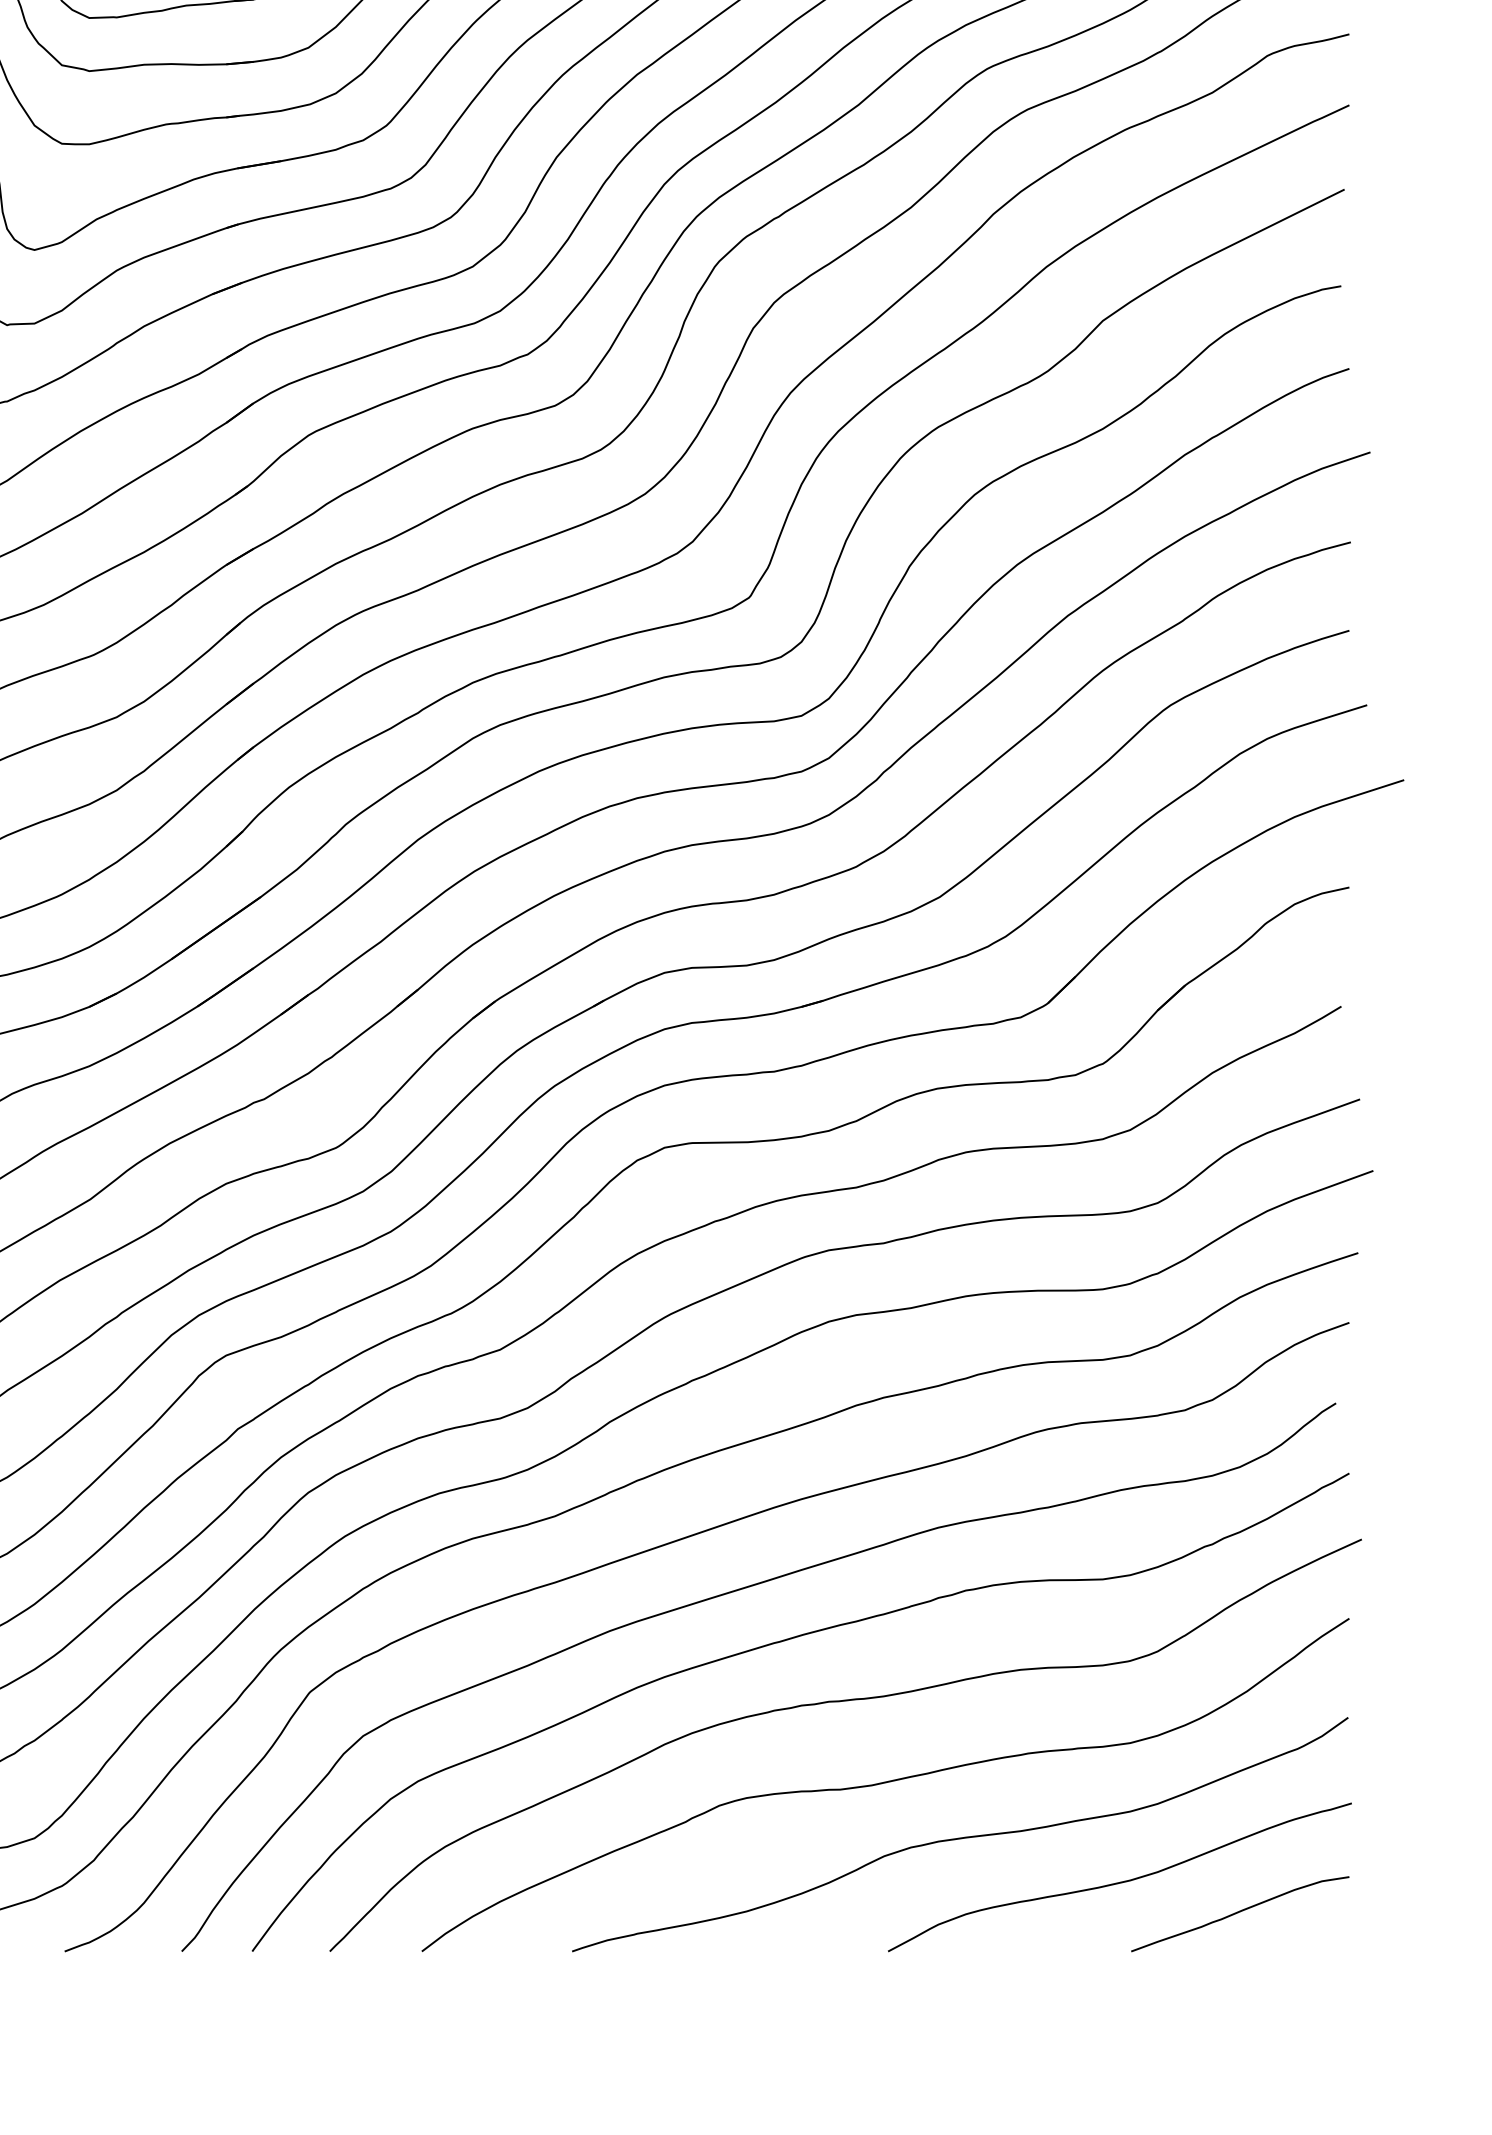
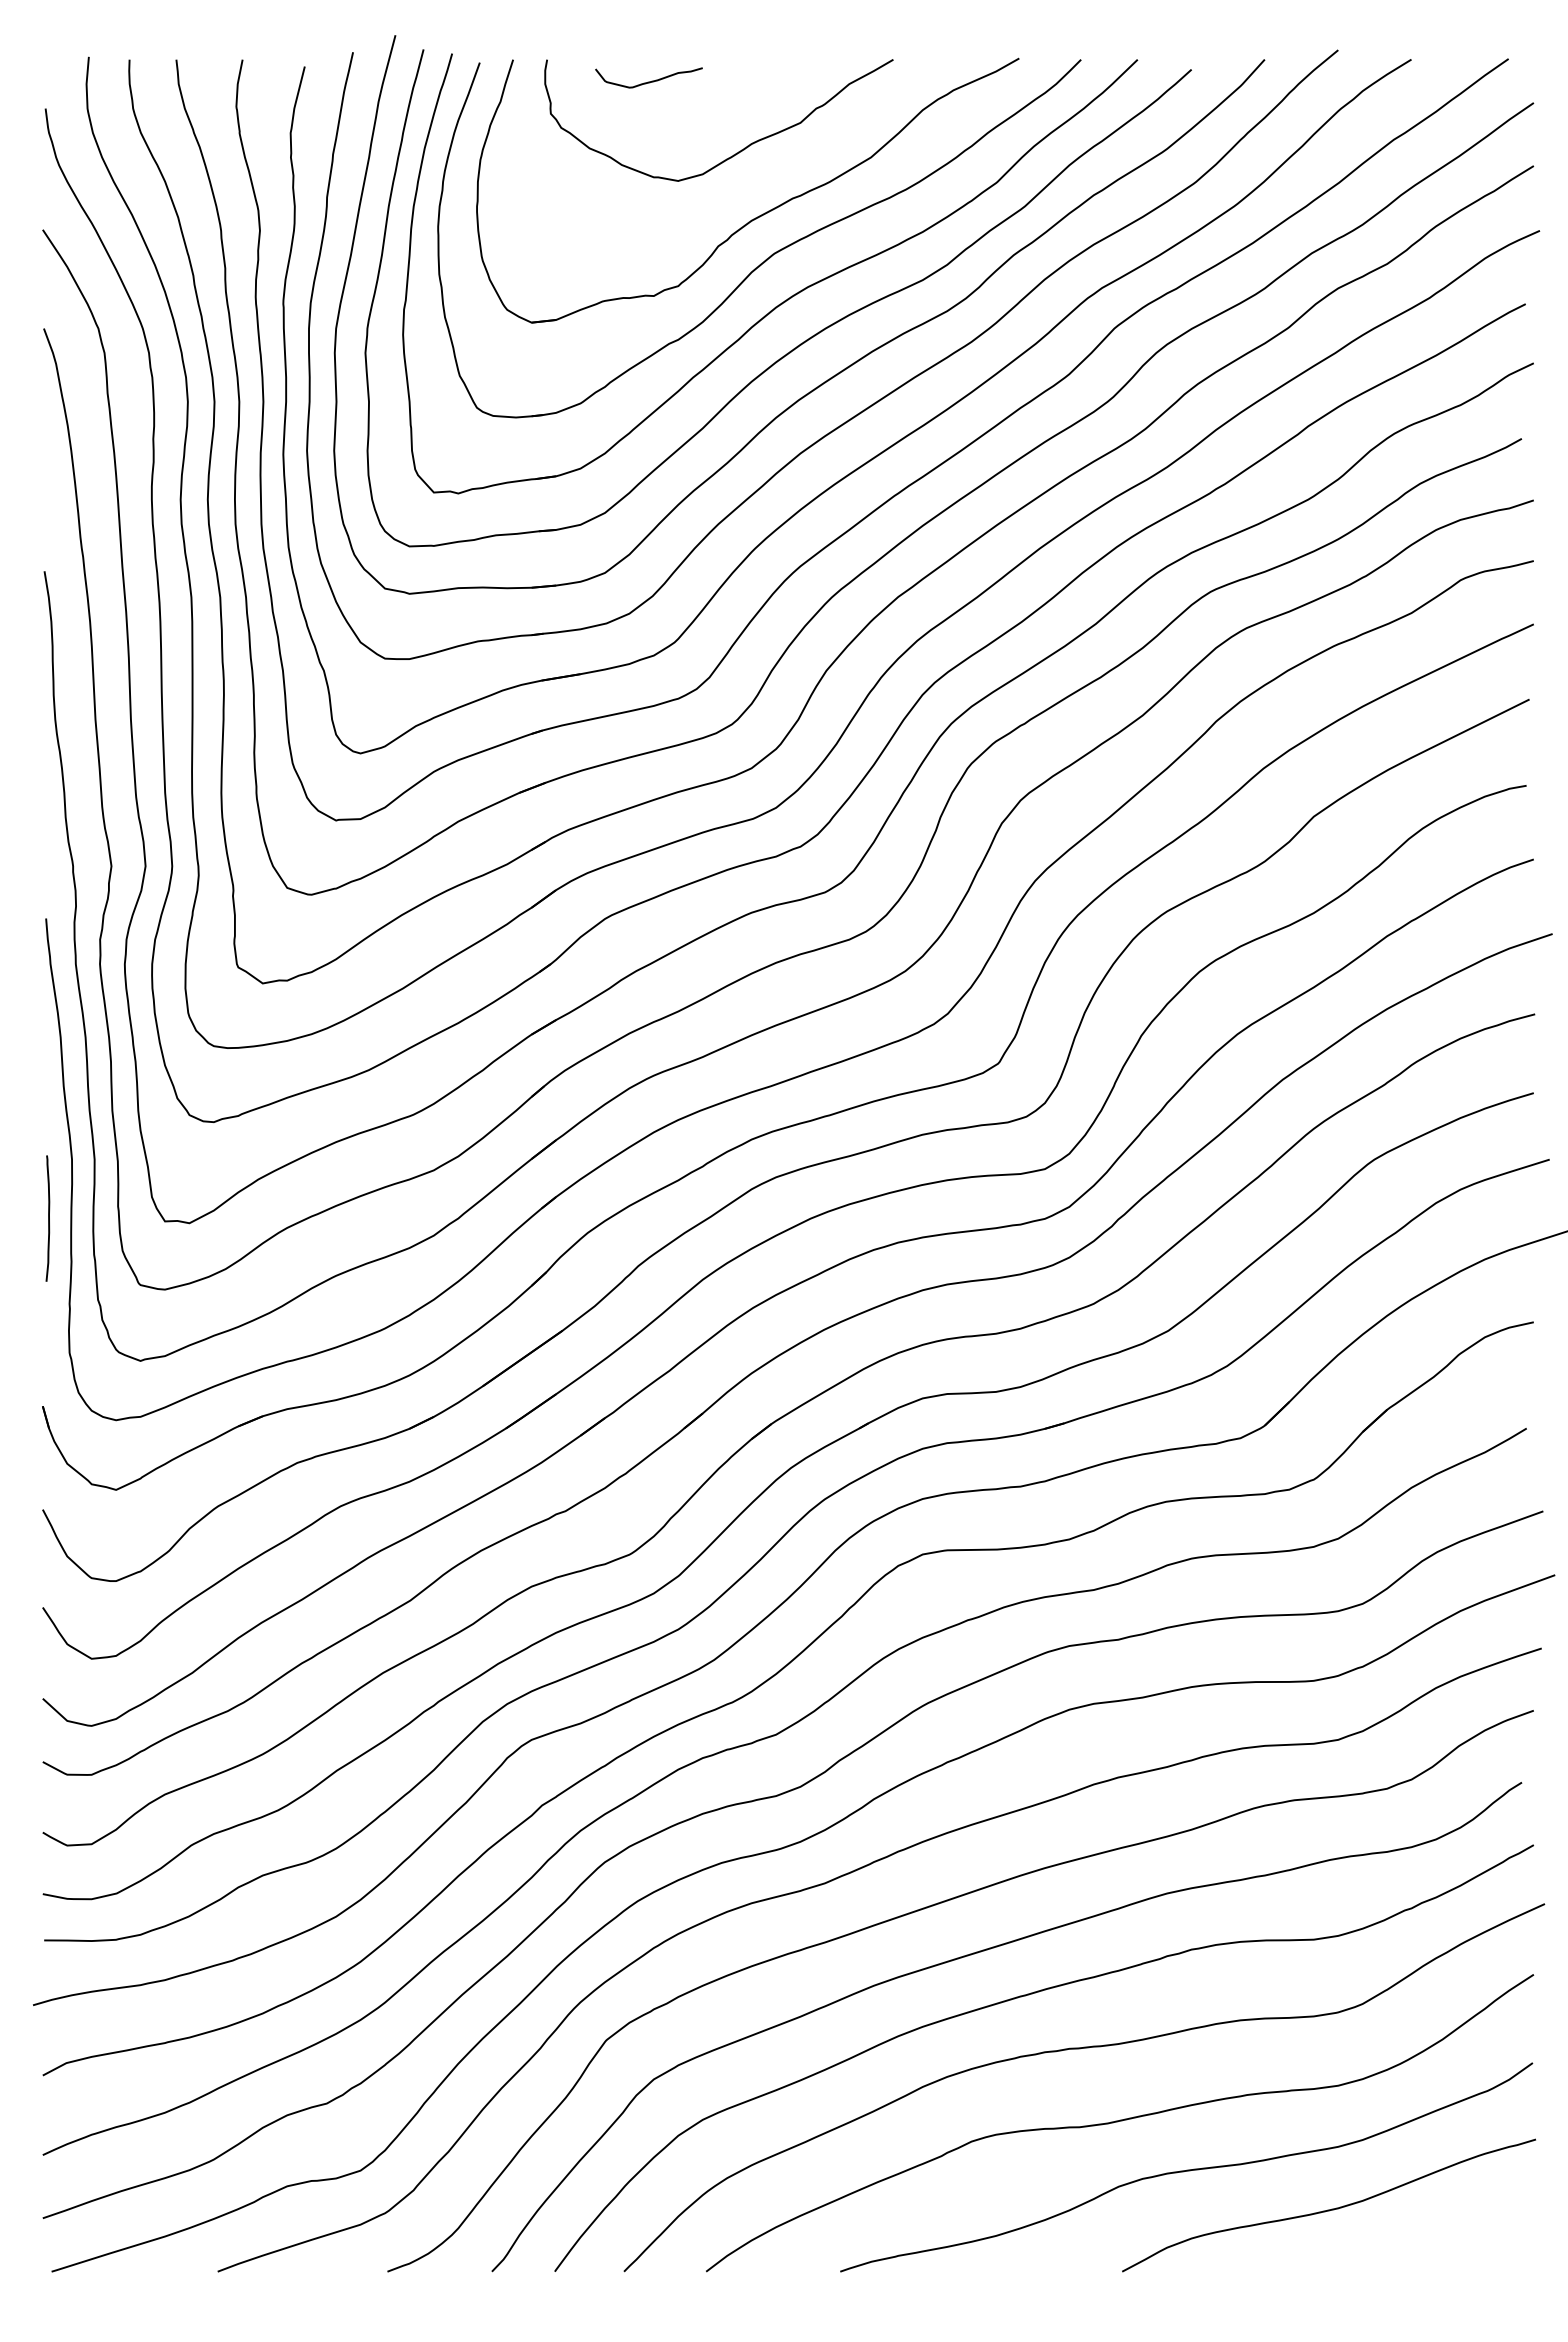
curve: (1239, 1913) -> (1435, 2237), removed

